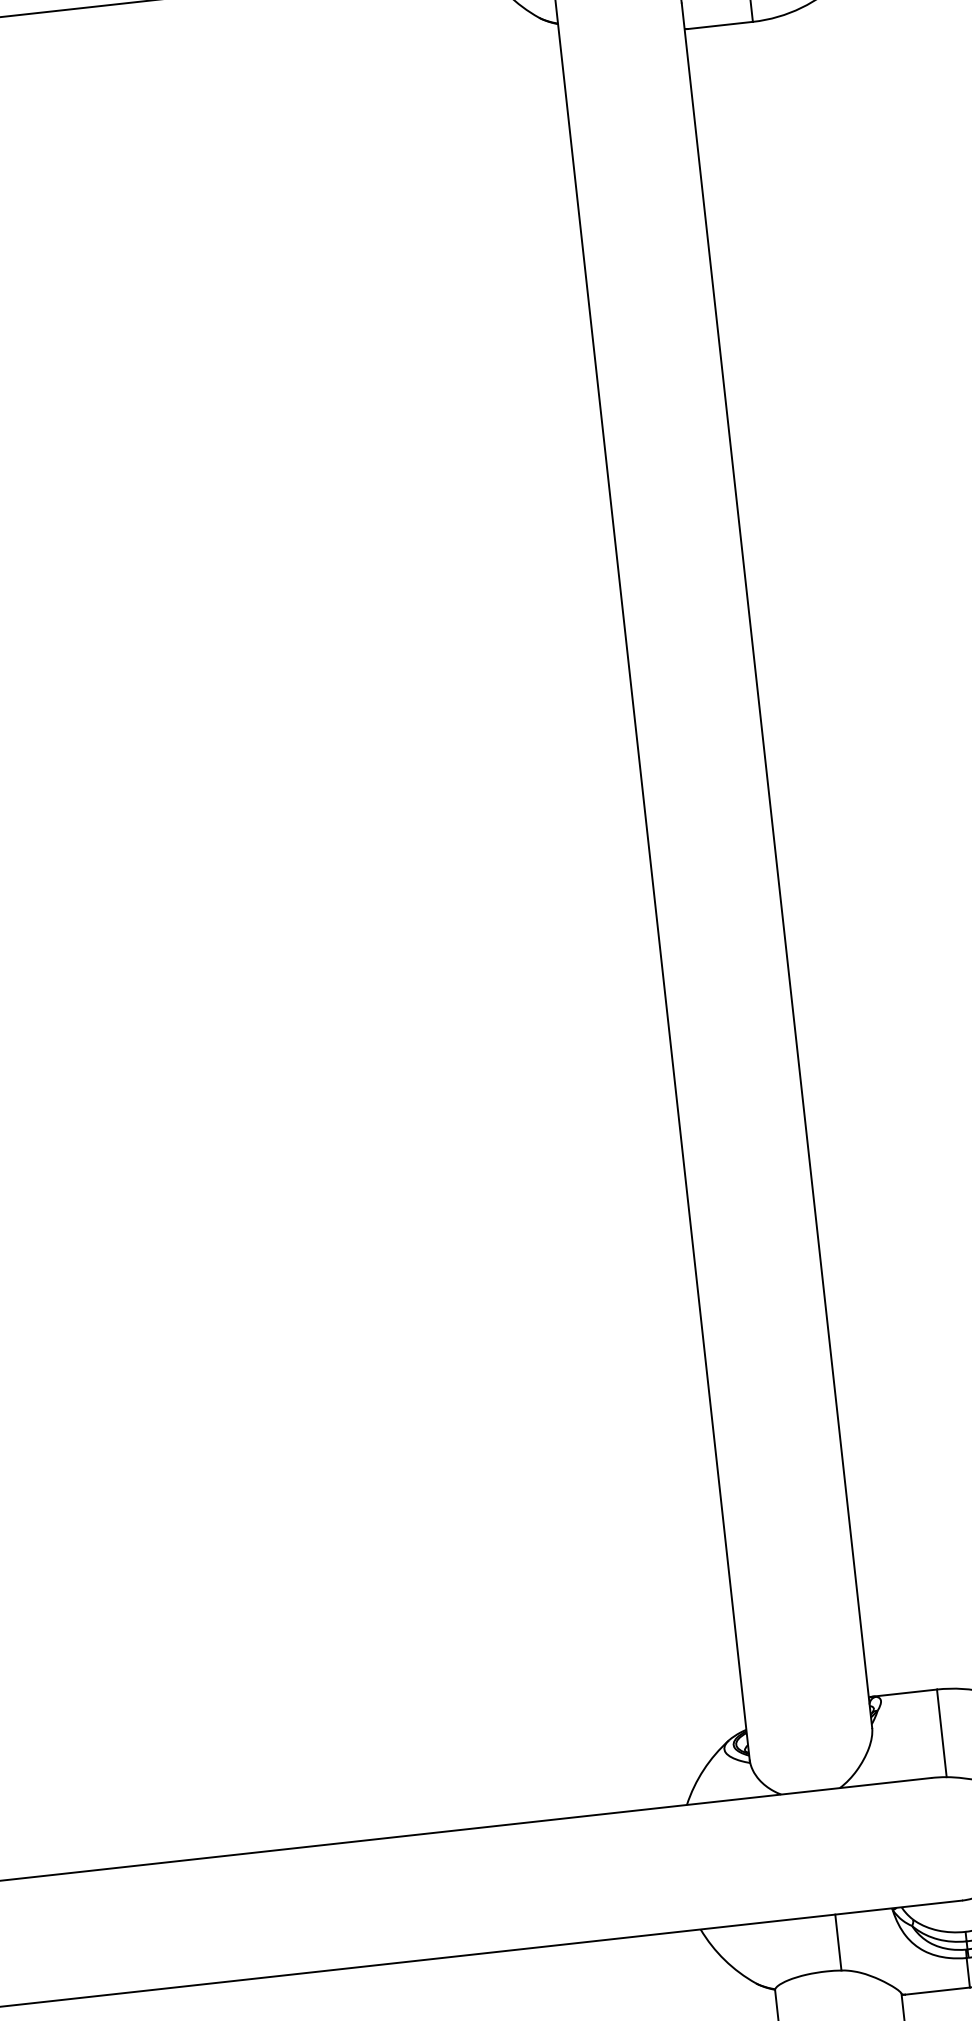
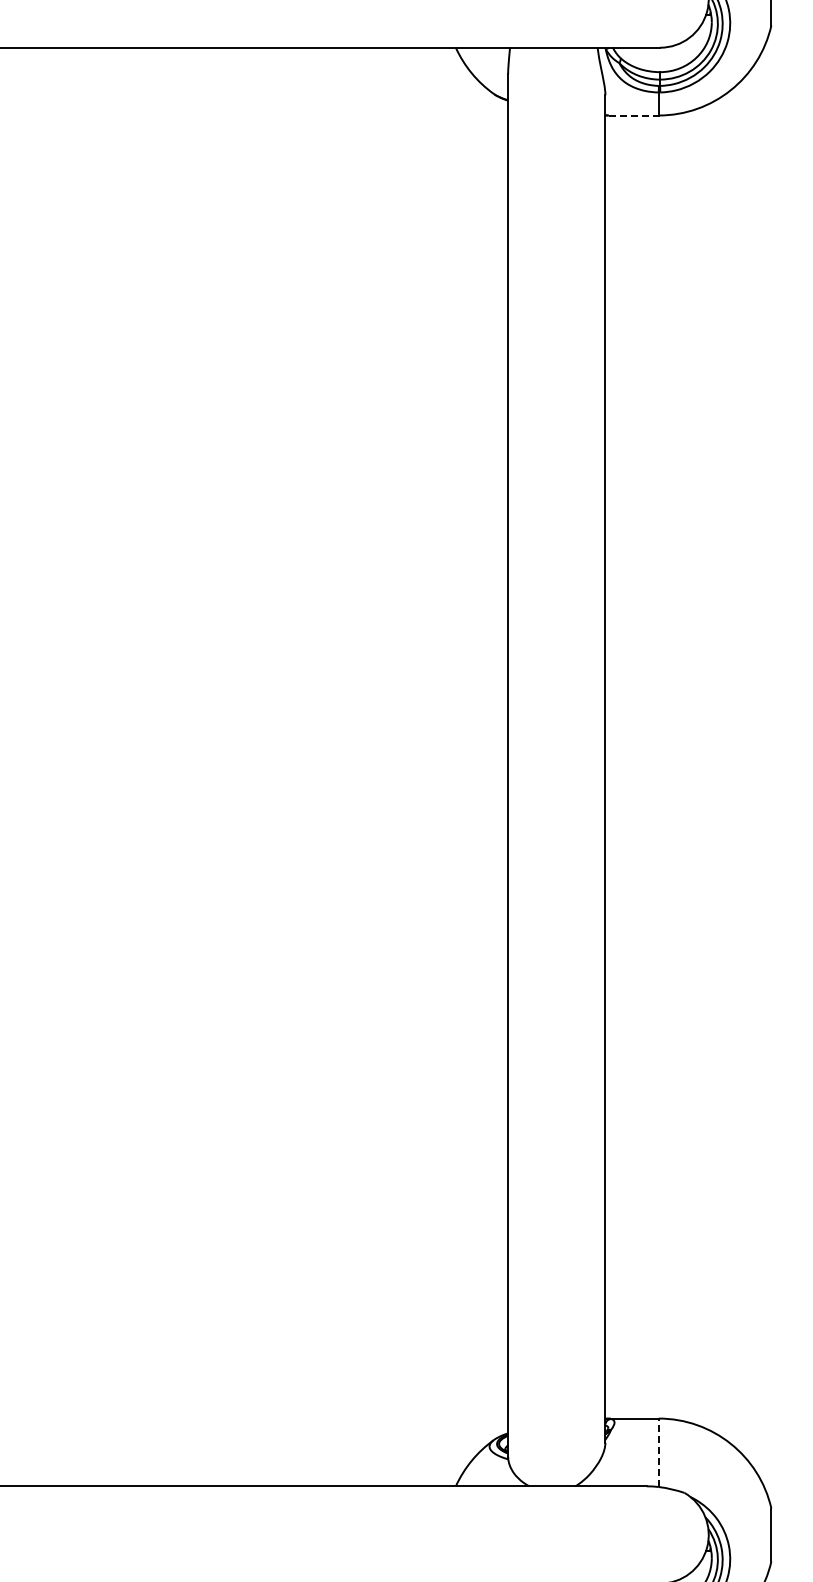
line: (721, 25) -> (634, 115), solid -> dashed
line: (941, 1733) -> (658, 1452), solid -> dashed

